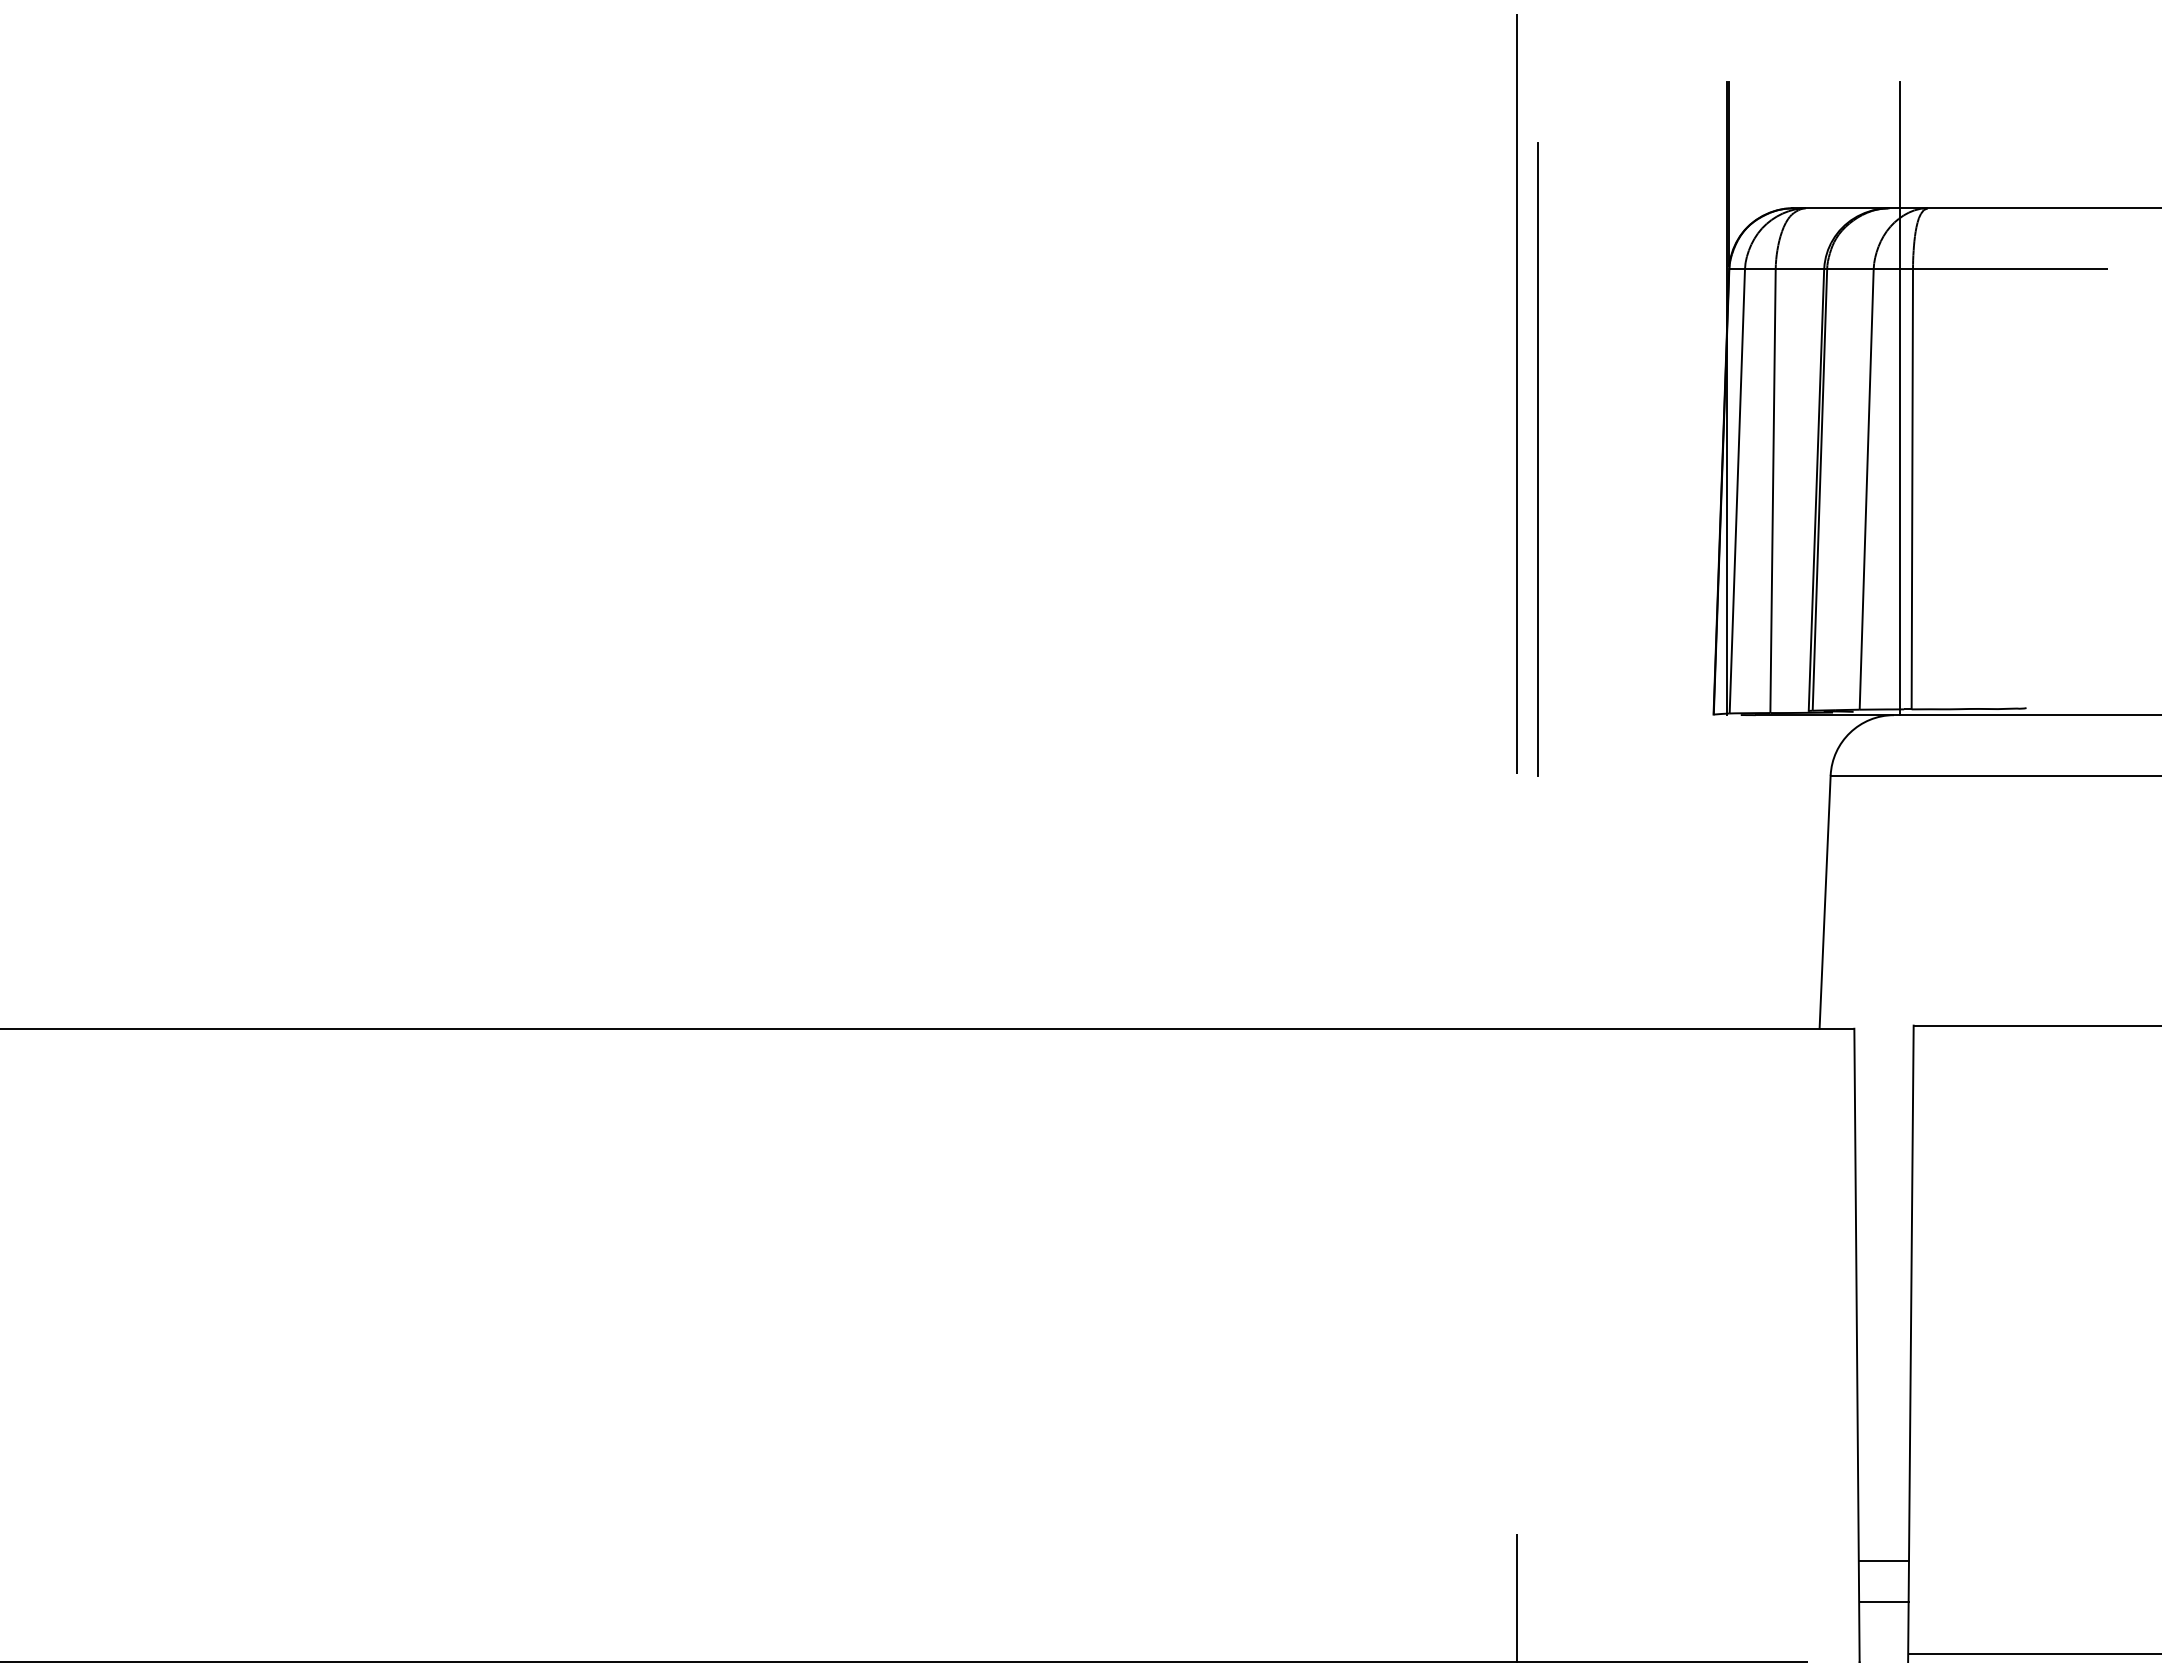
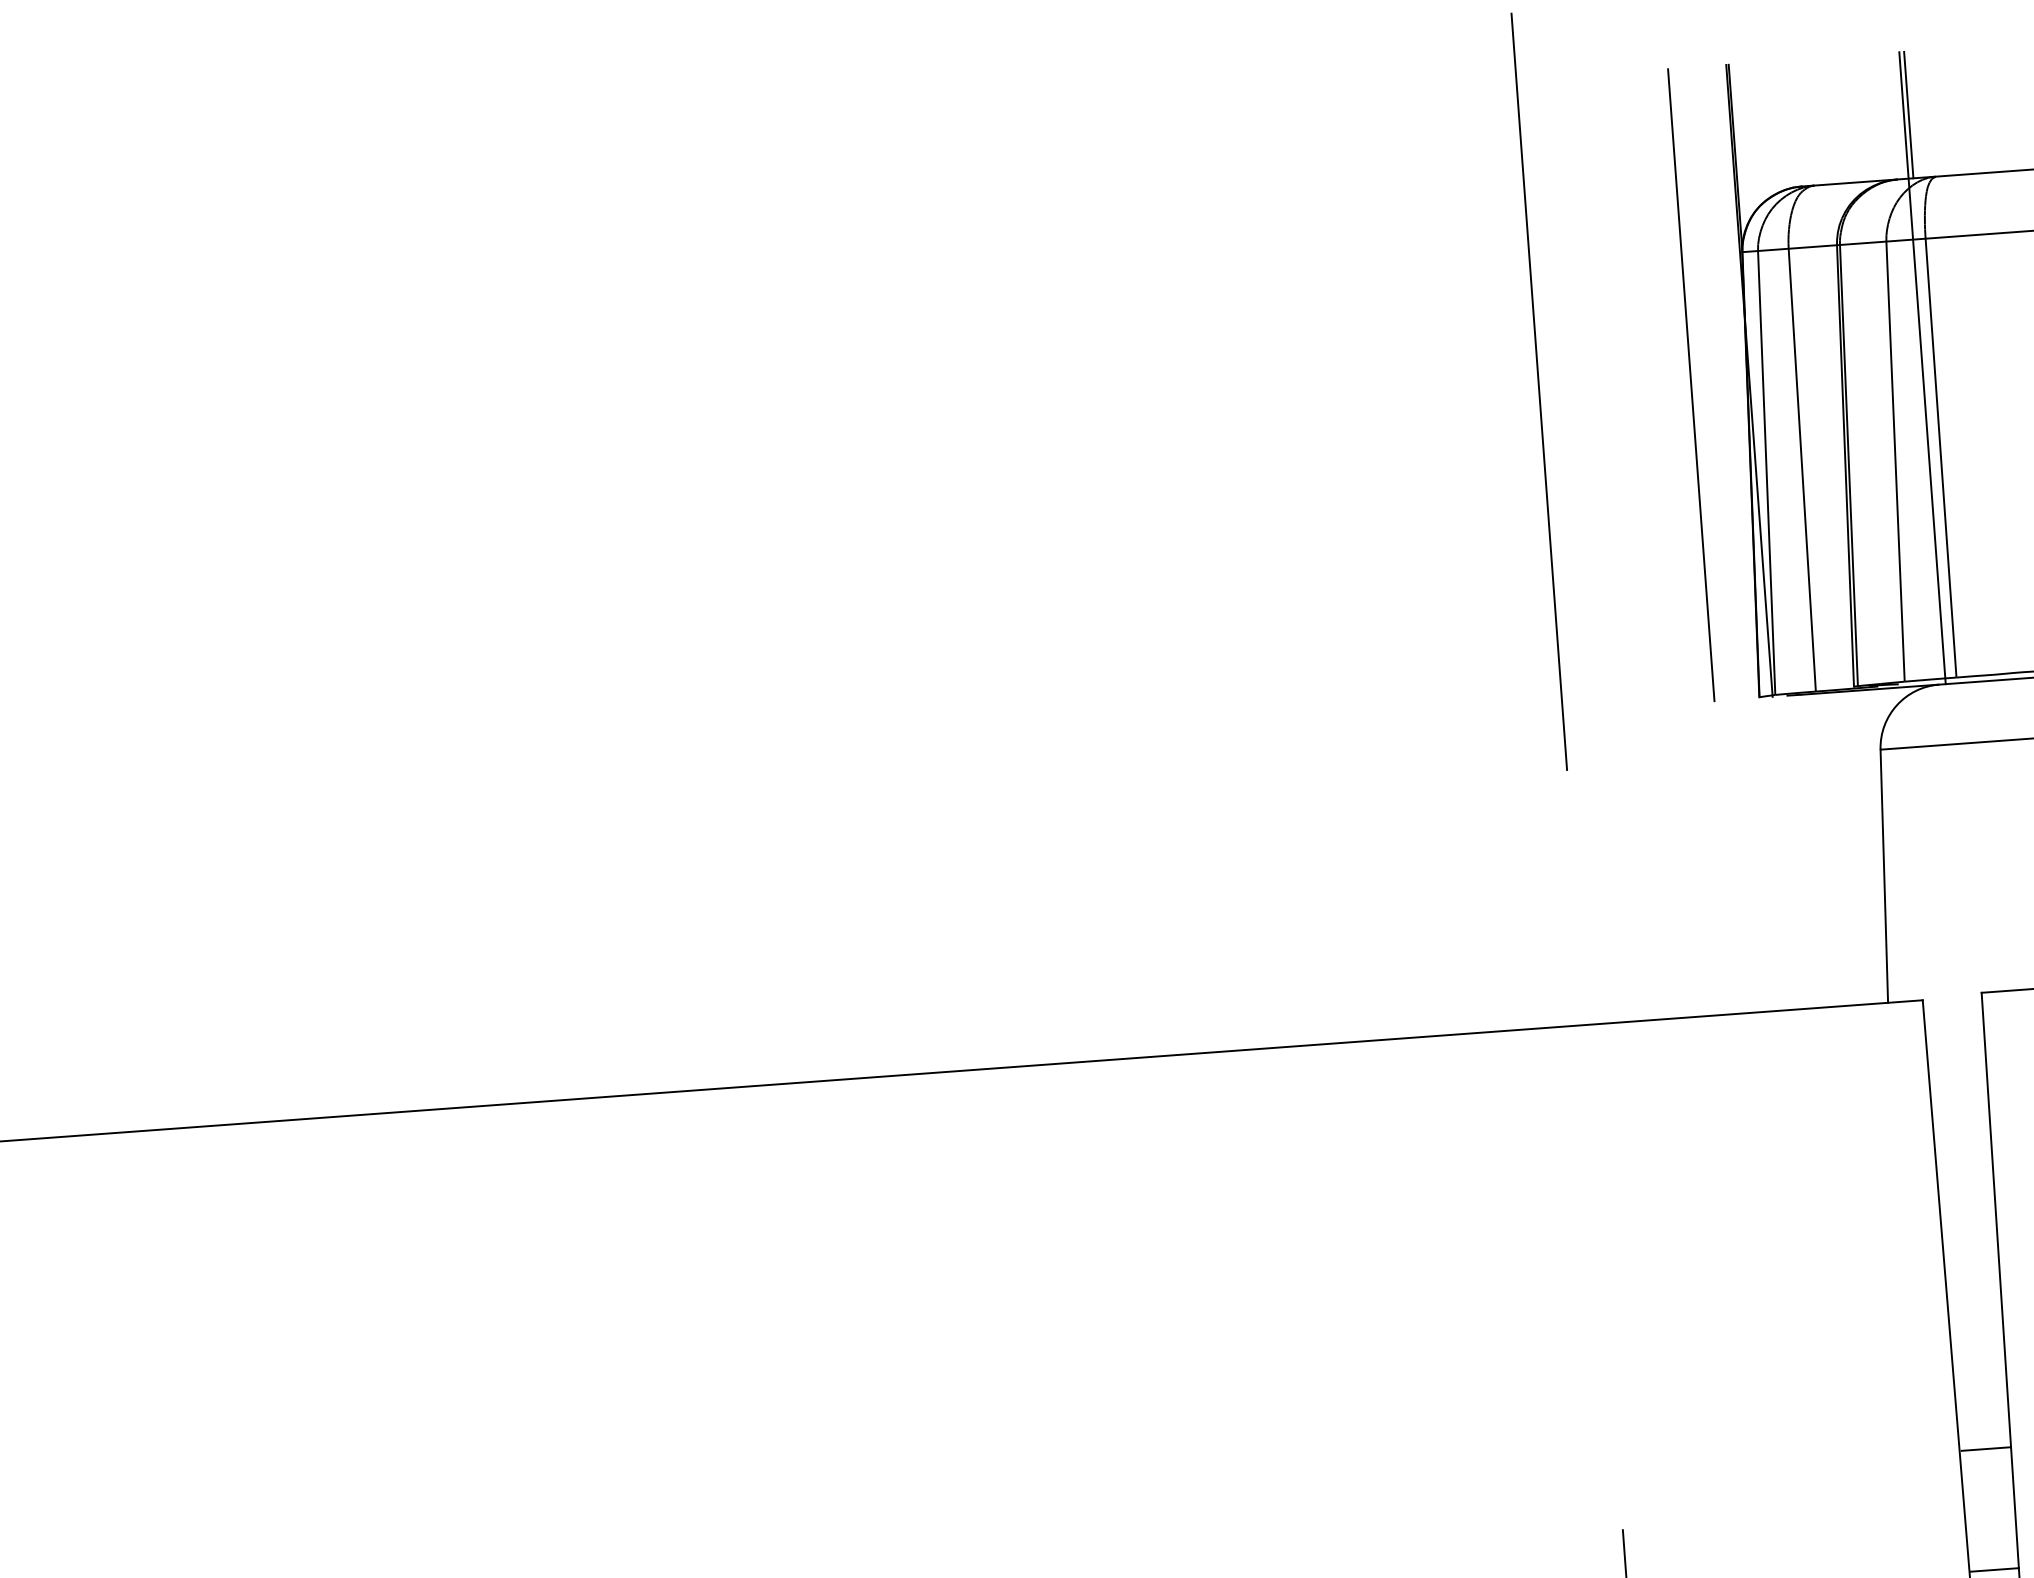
line: (1905, 144) -> (1908, 114), added
line: (1537, 459) -> (1691, 385), moved
line: (1884, 1560) -> (1985, 1448), moved

